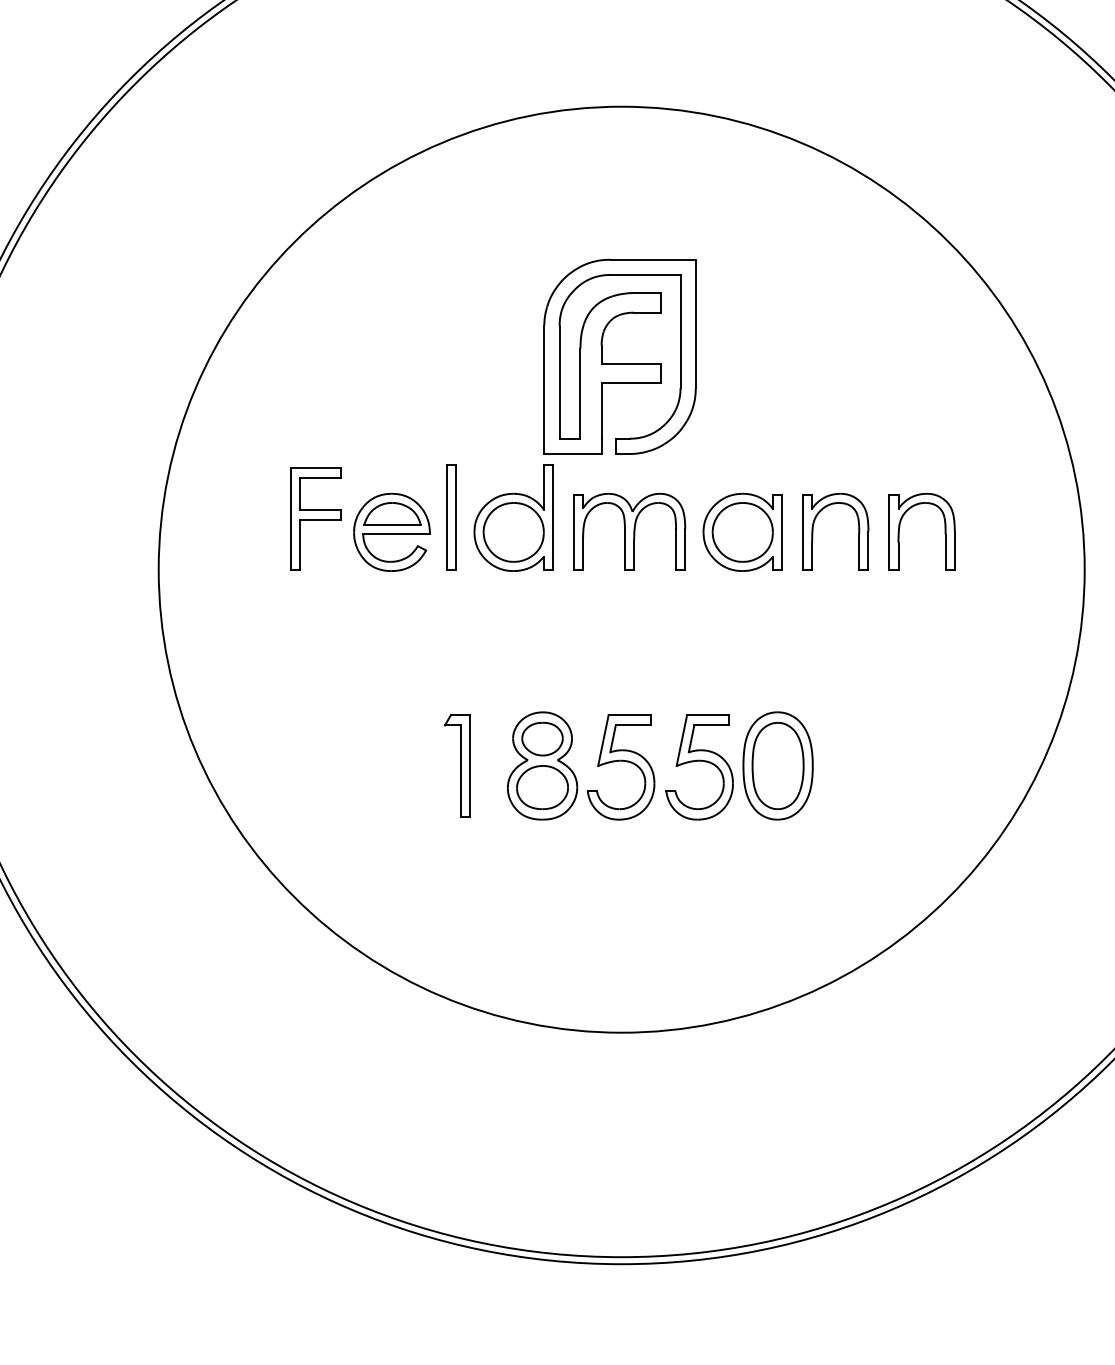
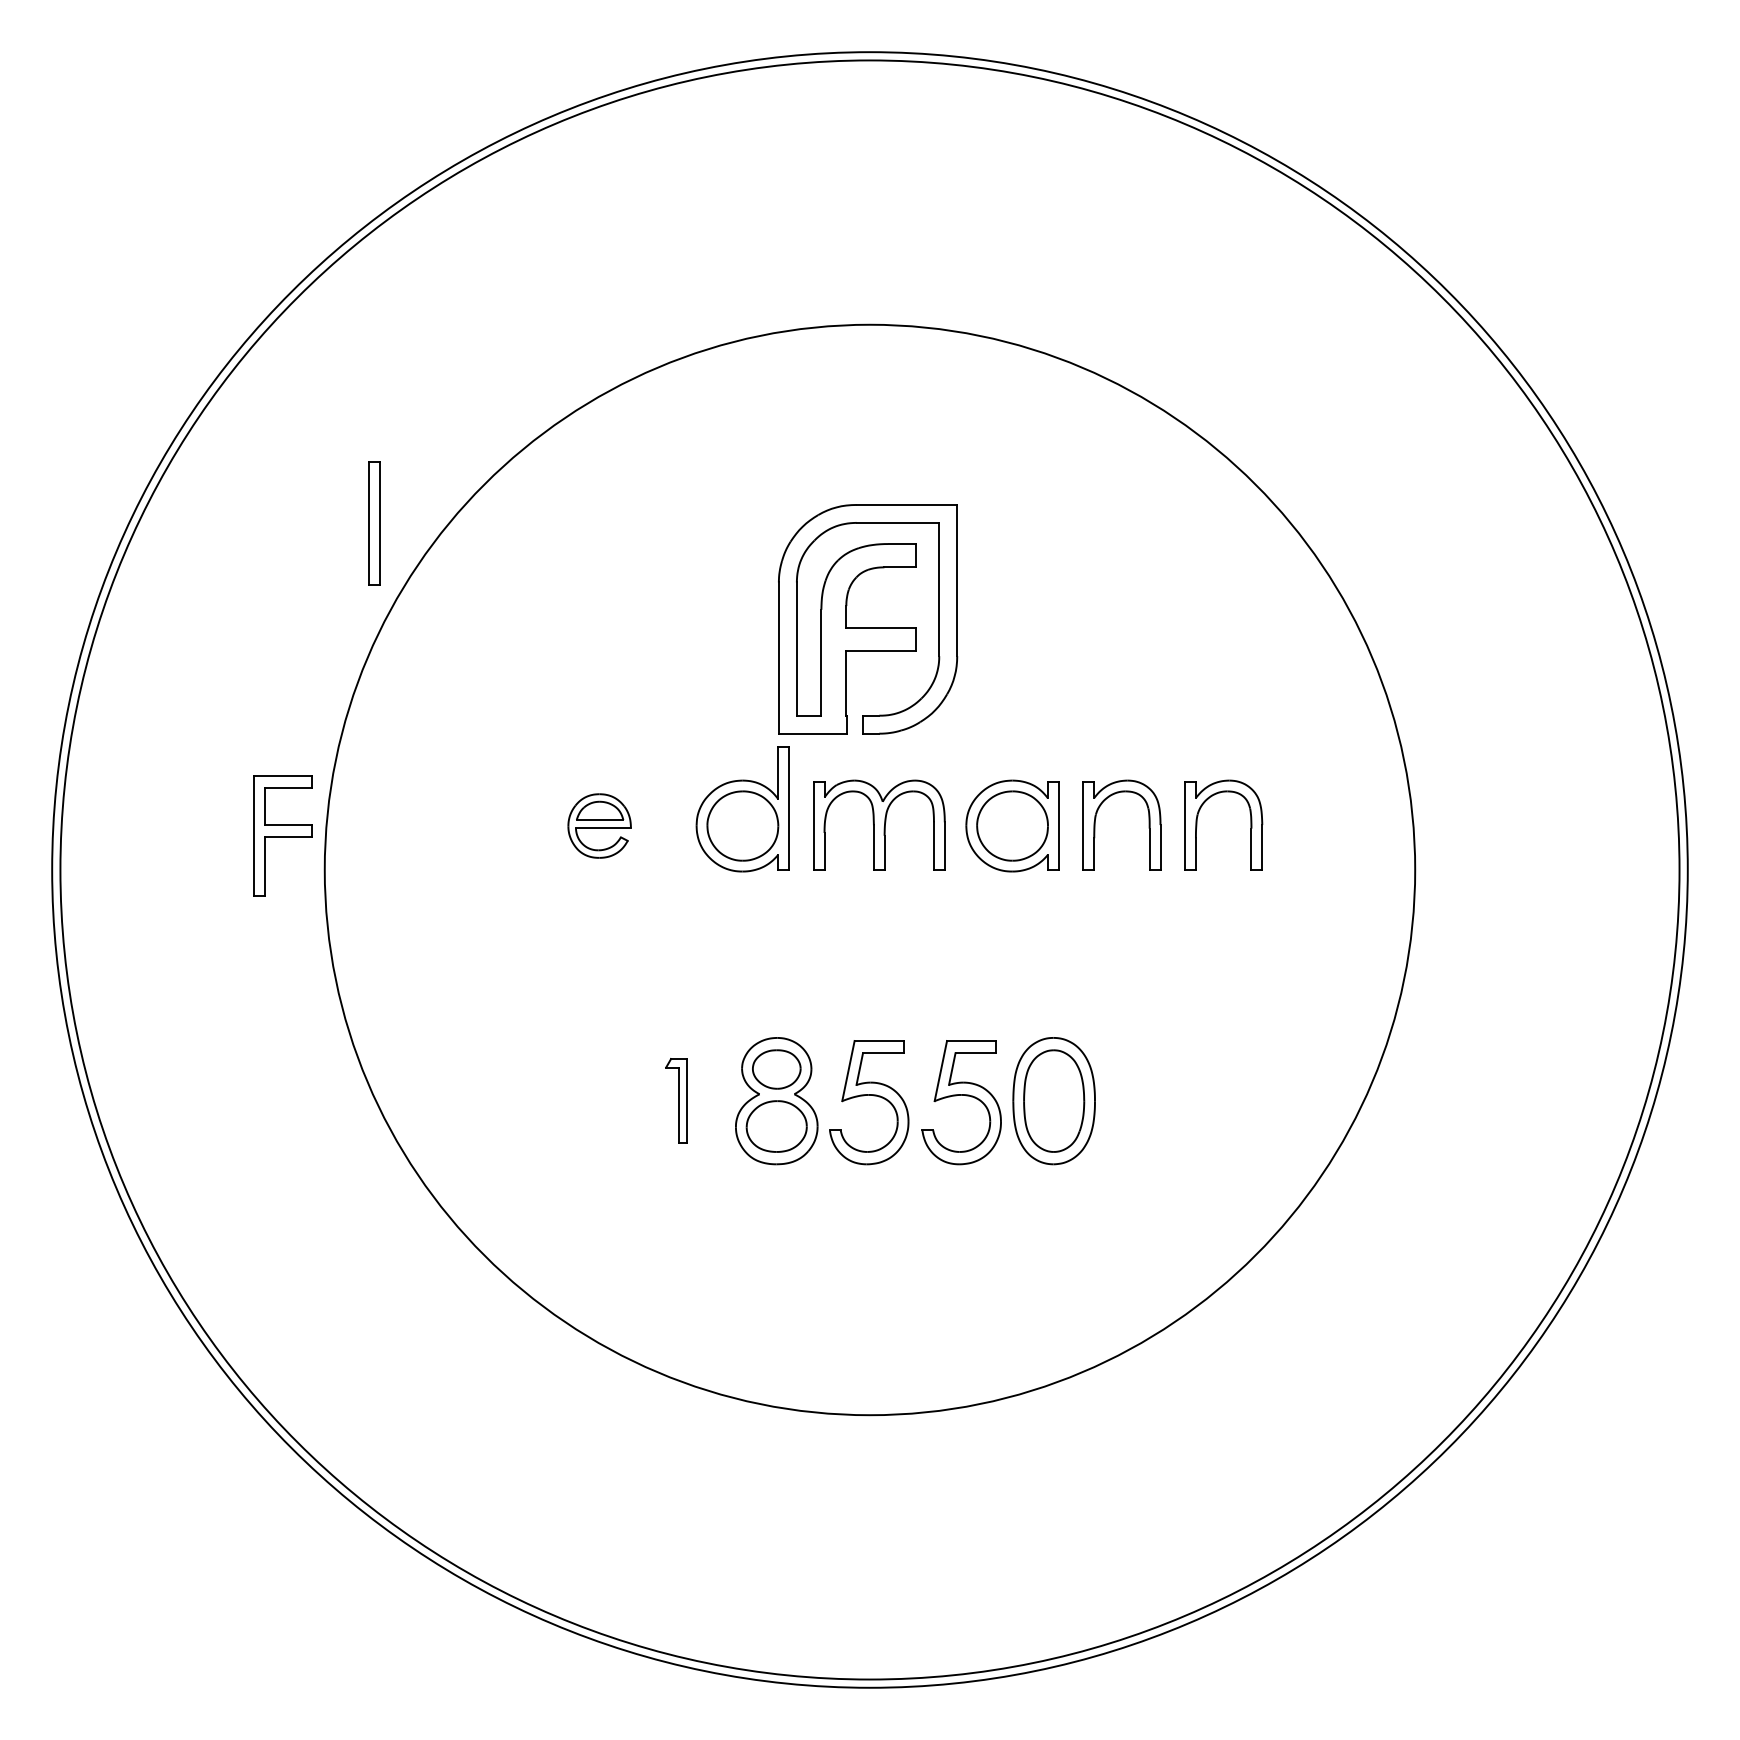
part: (451, 517) -> (374, 523), moved
part: (315, 518) -> (282, 835), moved
part: (392, 531) -> (599, 825), size x0.7
part: (456, 765) -> (675, 1100), size x0.7

